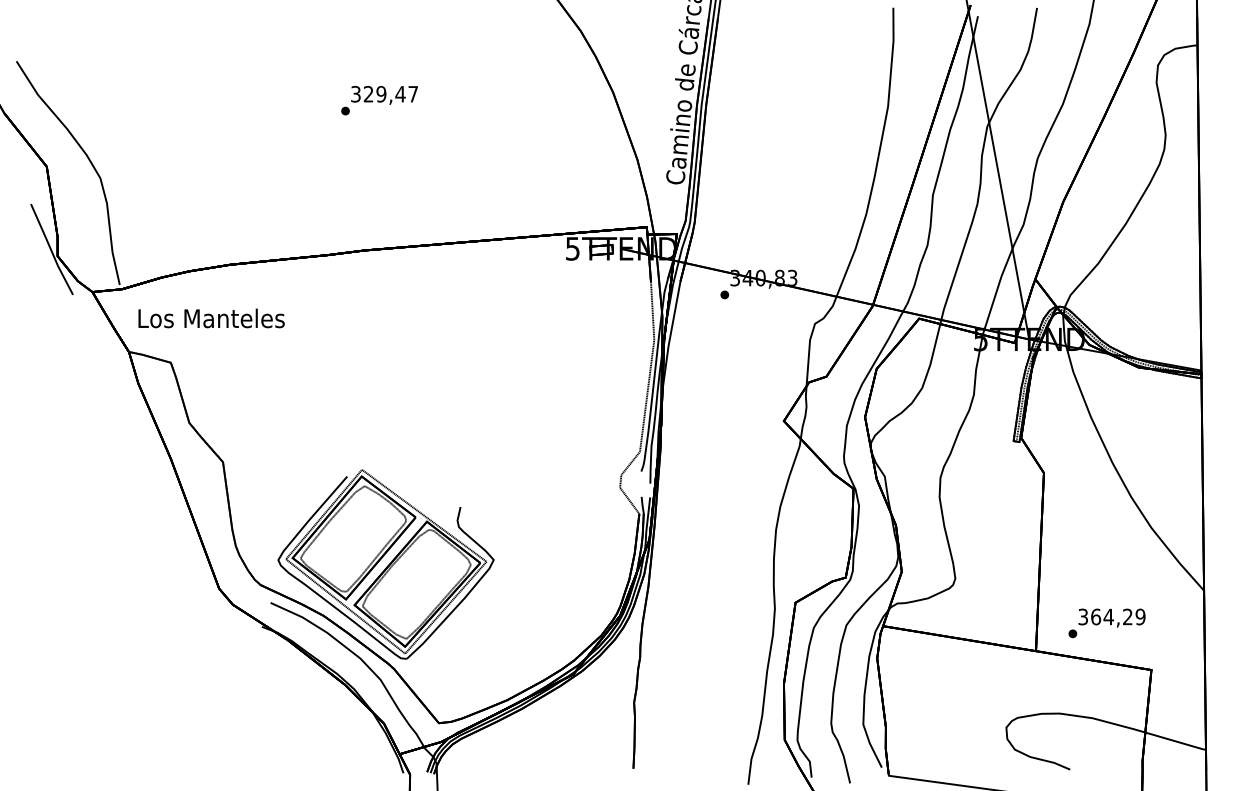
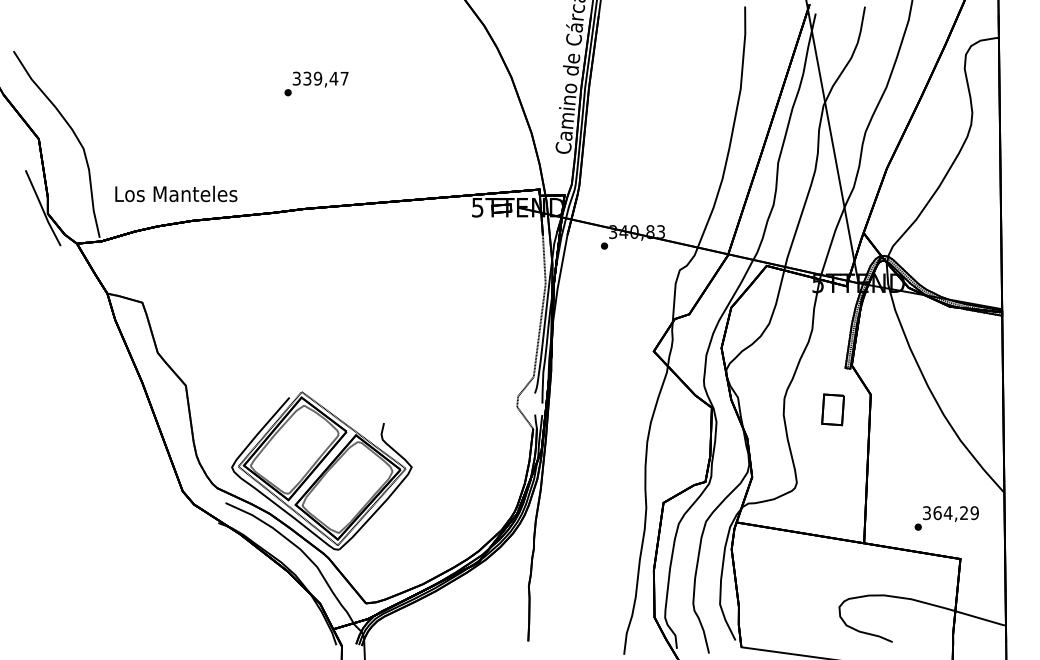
text: (368, 94) -> (307, 78), 329,47 -> 339,47
text: (211, 318) -> (176, 194), moved
part: (998, 490) -> (832, 409), added
text: (1106, 623) -> (946, 518), moved

